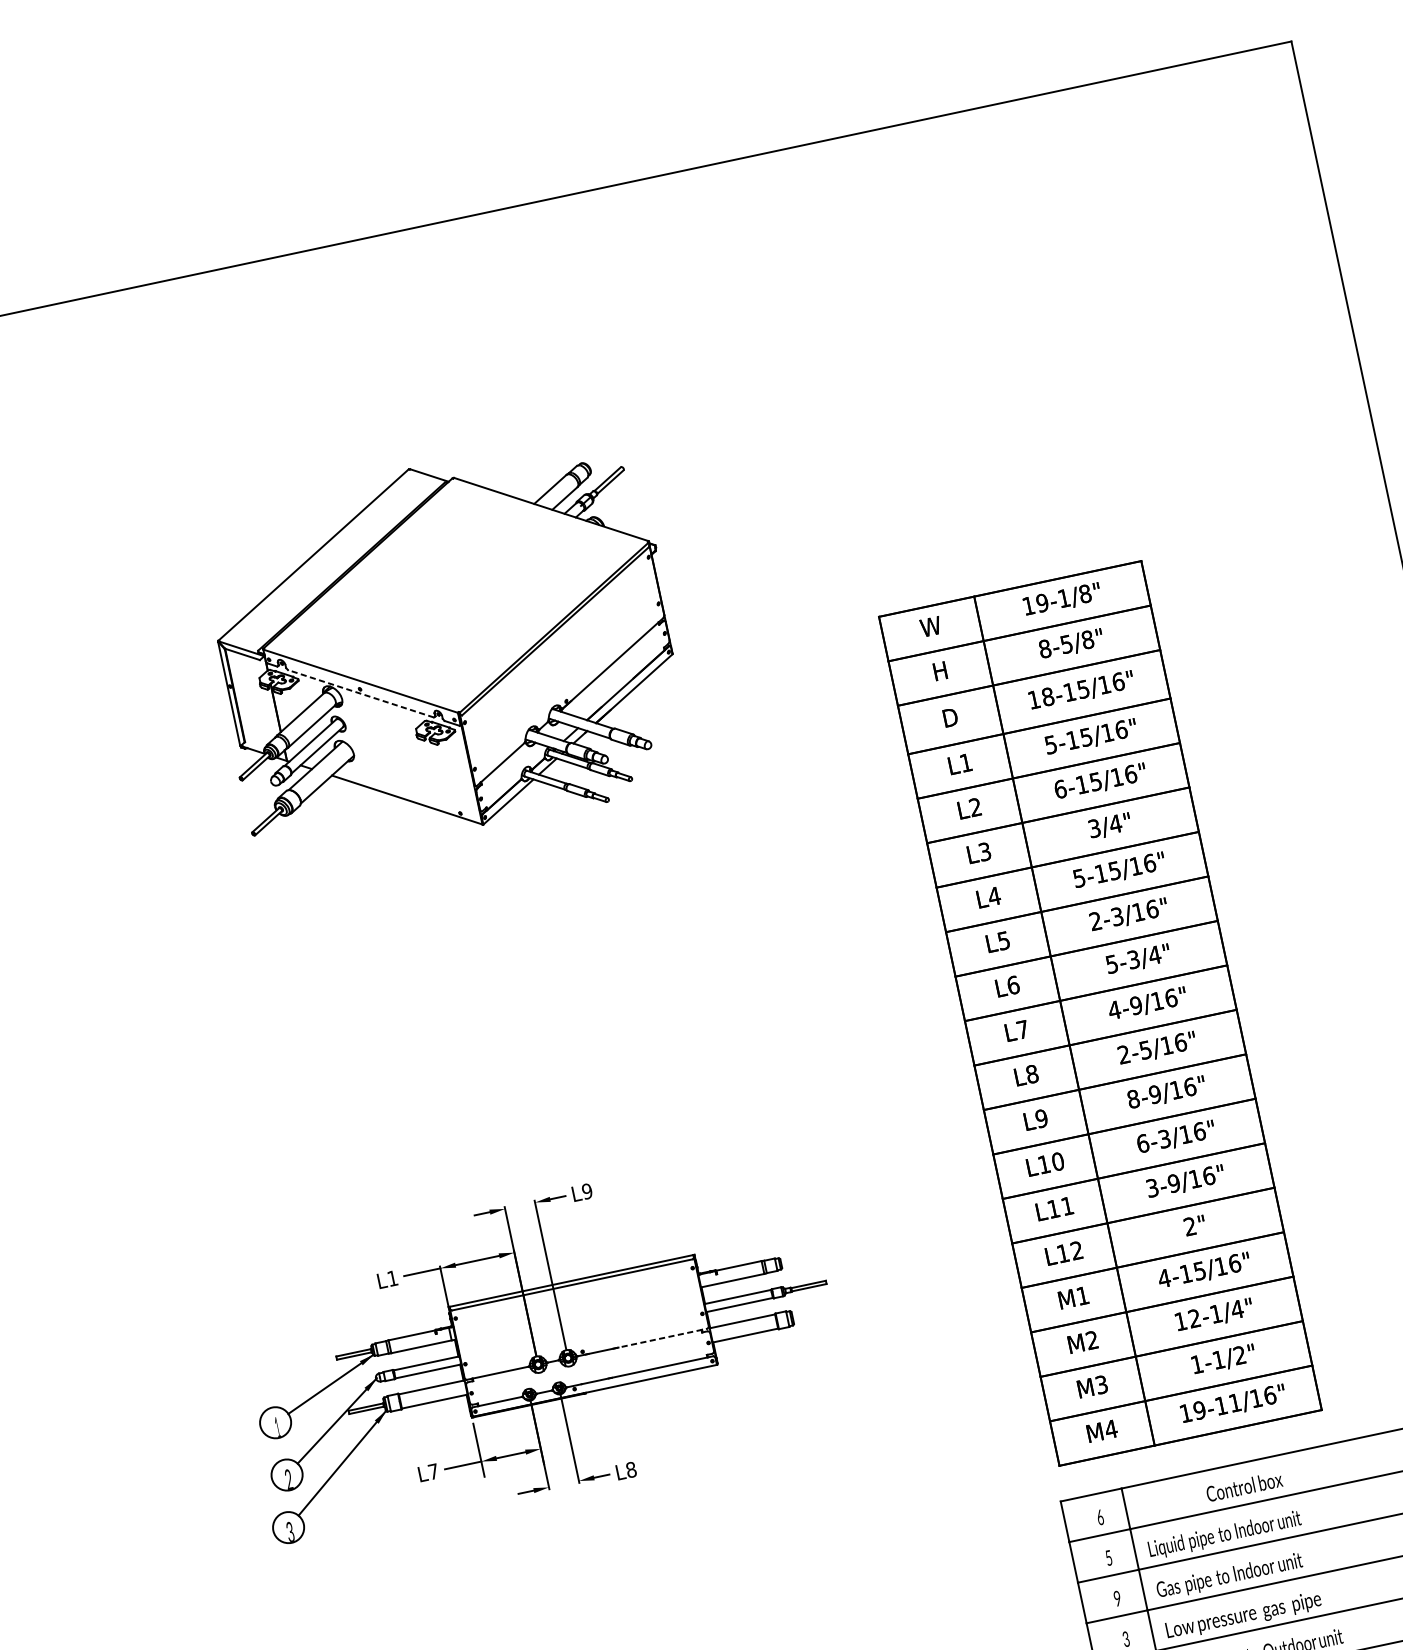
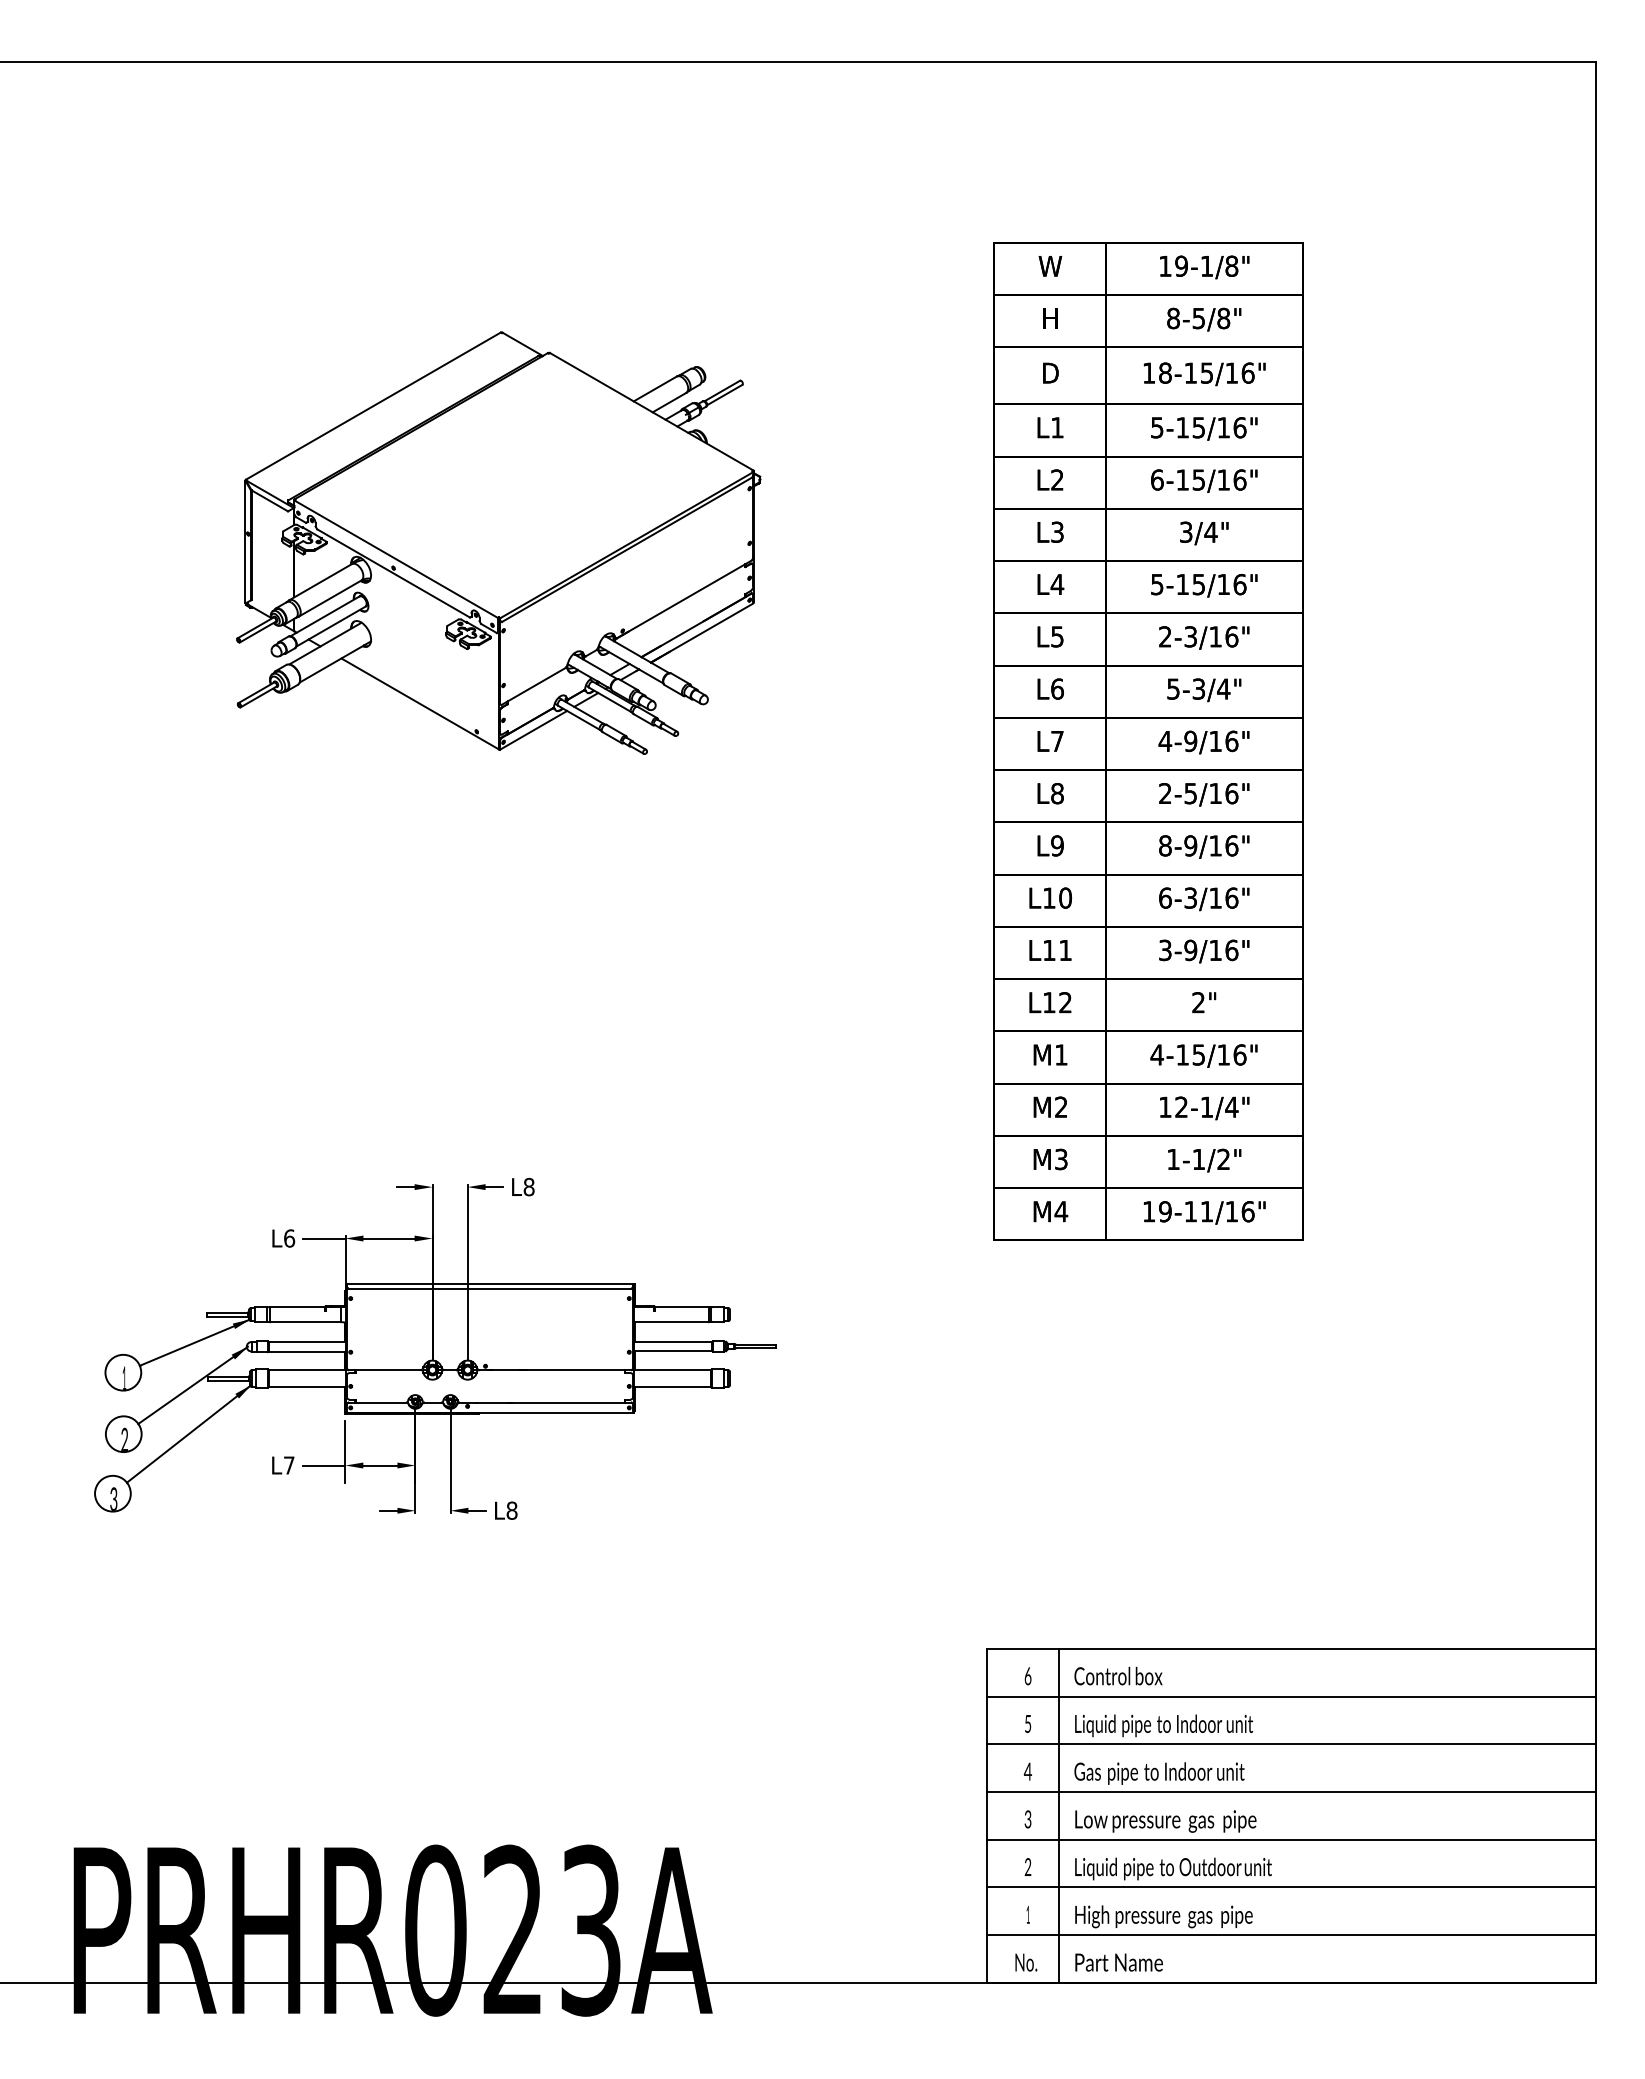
line: (360, 693) -> (393, 573), dashed -> solid
part: (1100, 1013) -> (1148, 741), moved
text: (586, 1191) -> (528, 1187), L9 -> L8
text: (392, 1278) -> (289, 1238), L1 -> L6
line: (660, 1338) -> (576, 1370), dashed -> solid
text: (1244, 1486) -> (1118, 1675), moved
text: (1117, 1598) -> (1027, 1771), 9 -> 4

